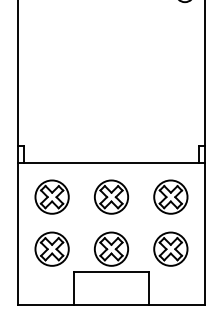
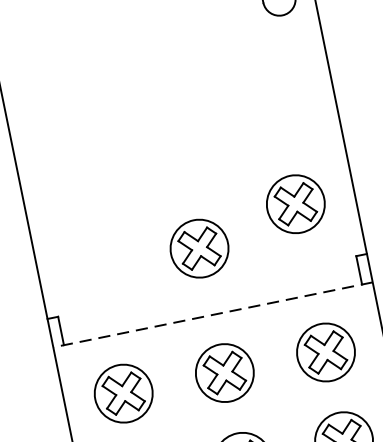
part: (170, 109) -> (295, 203), added
part: (111, 123) -> (199, 247), added
line: (111, 162) -> (212, 314), solid -> dashed

